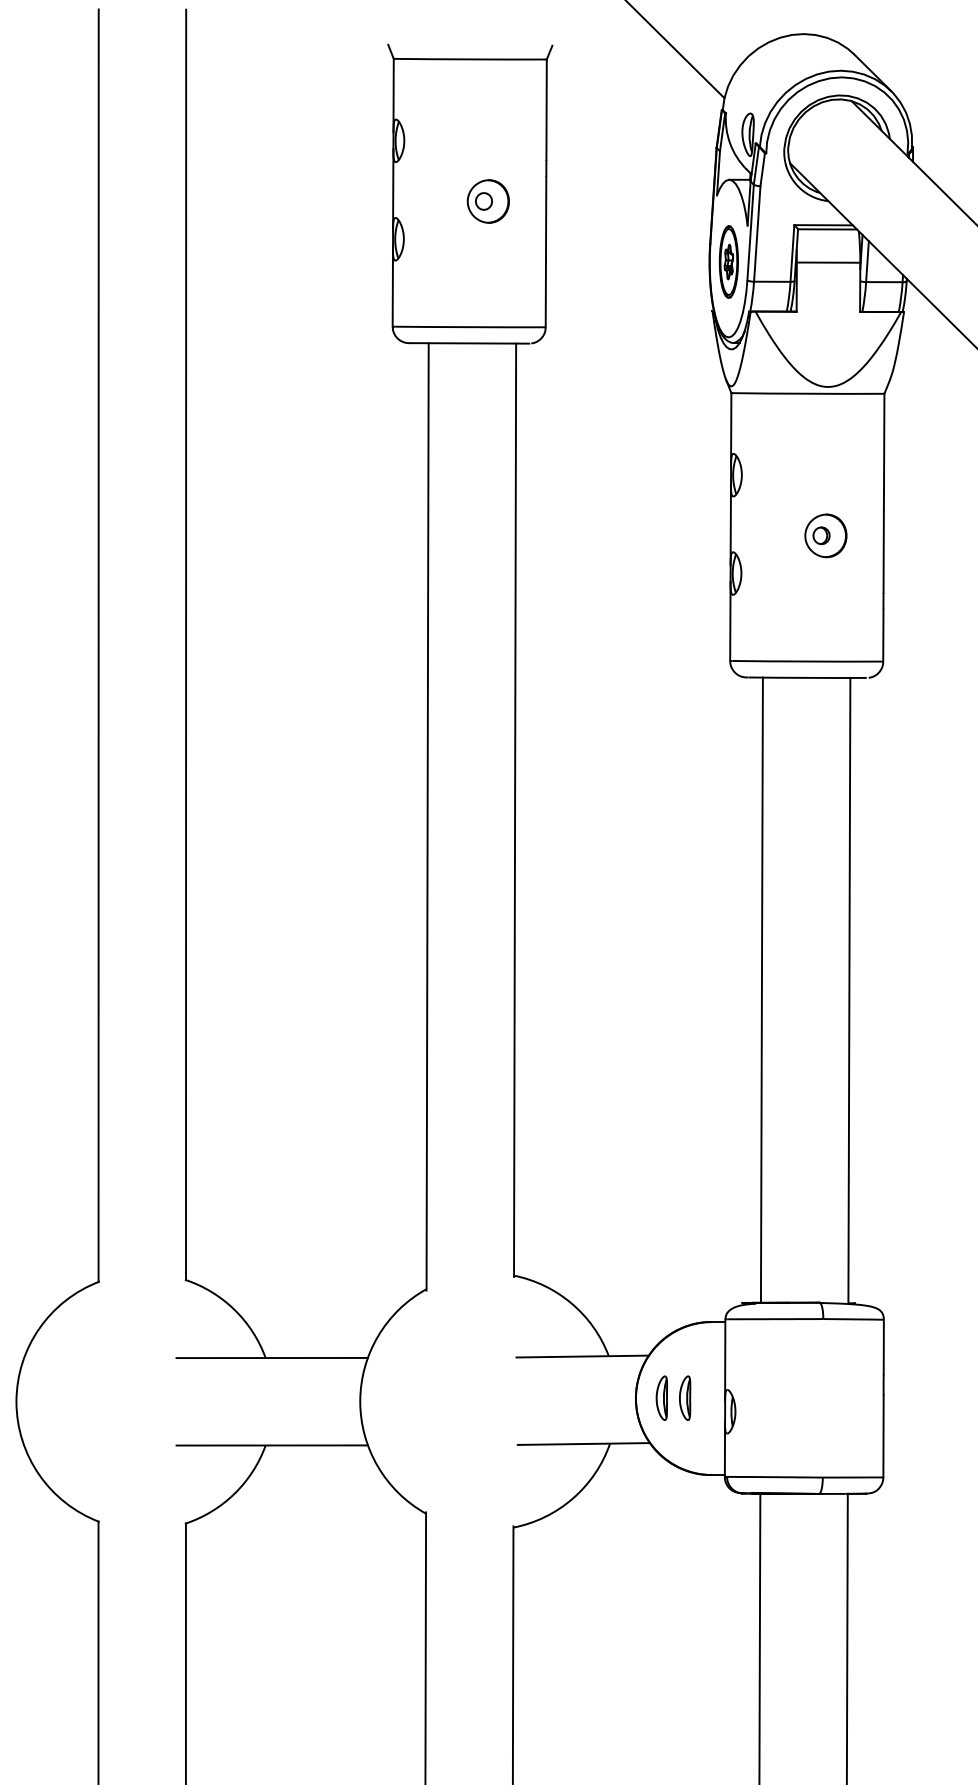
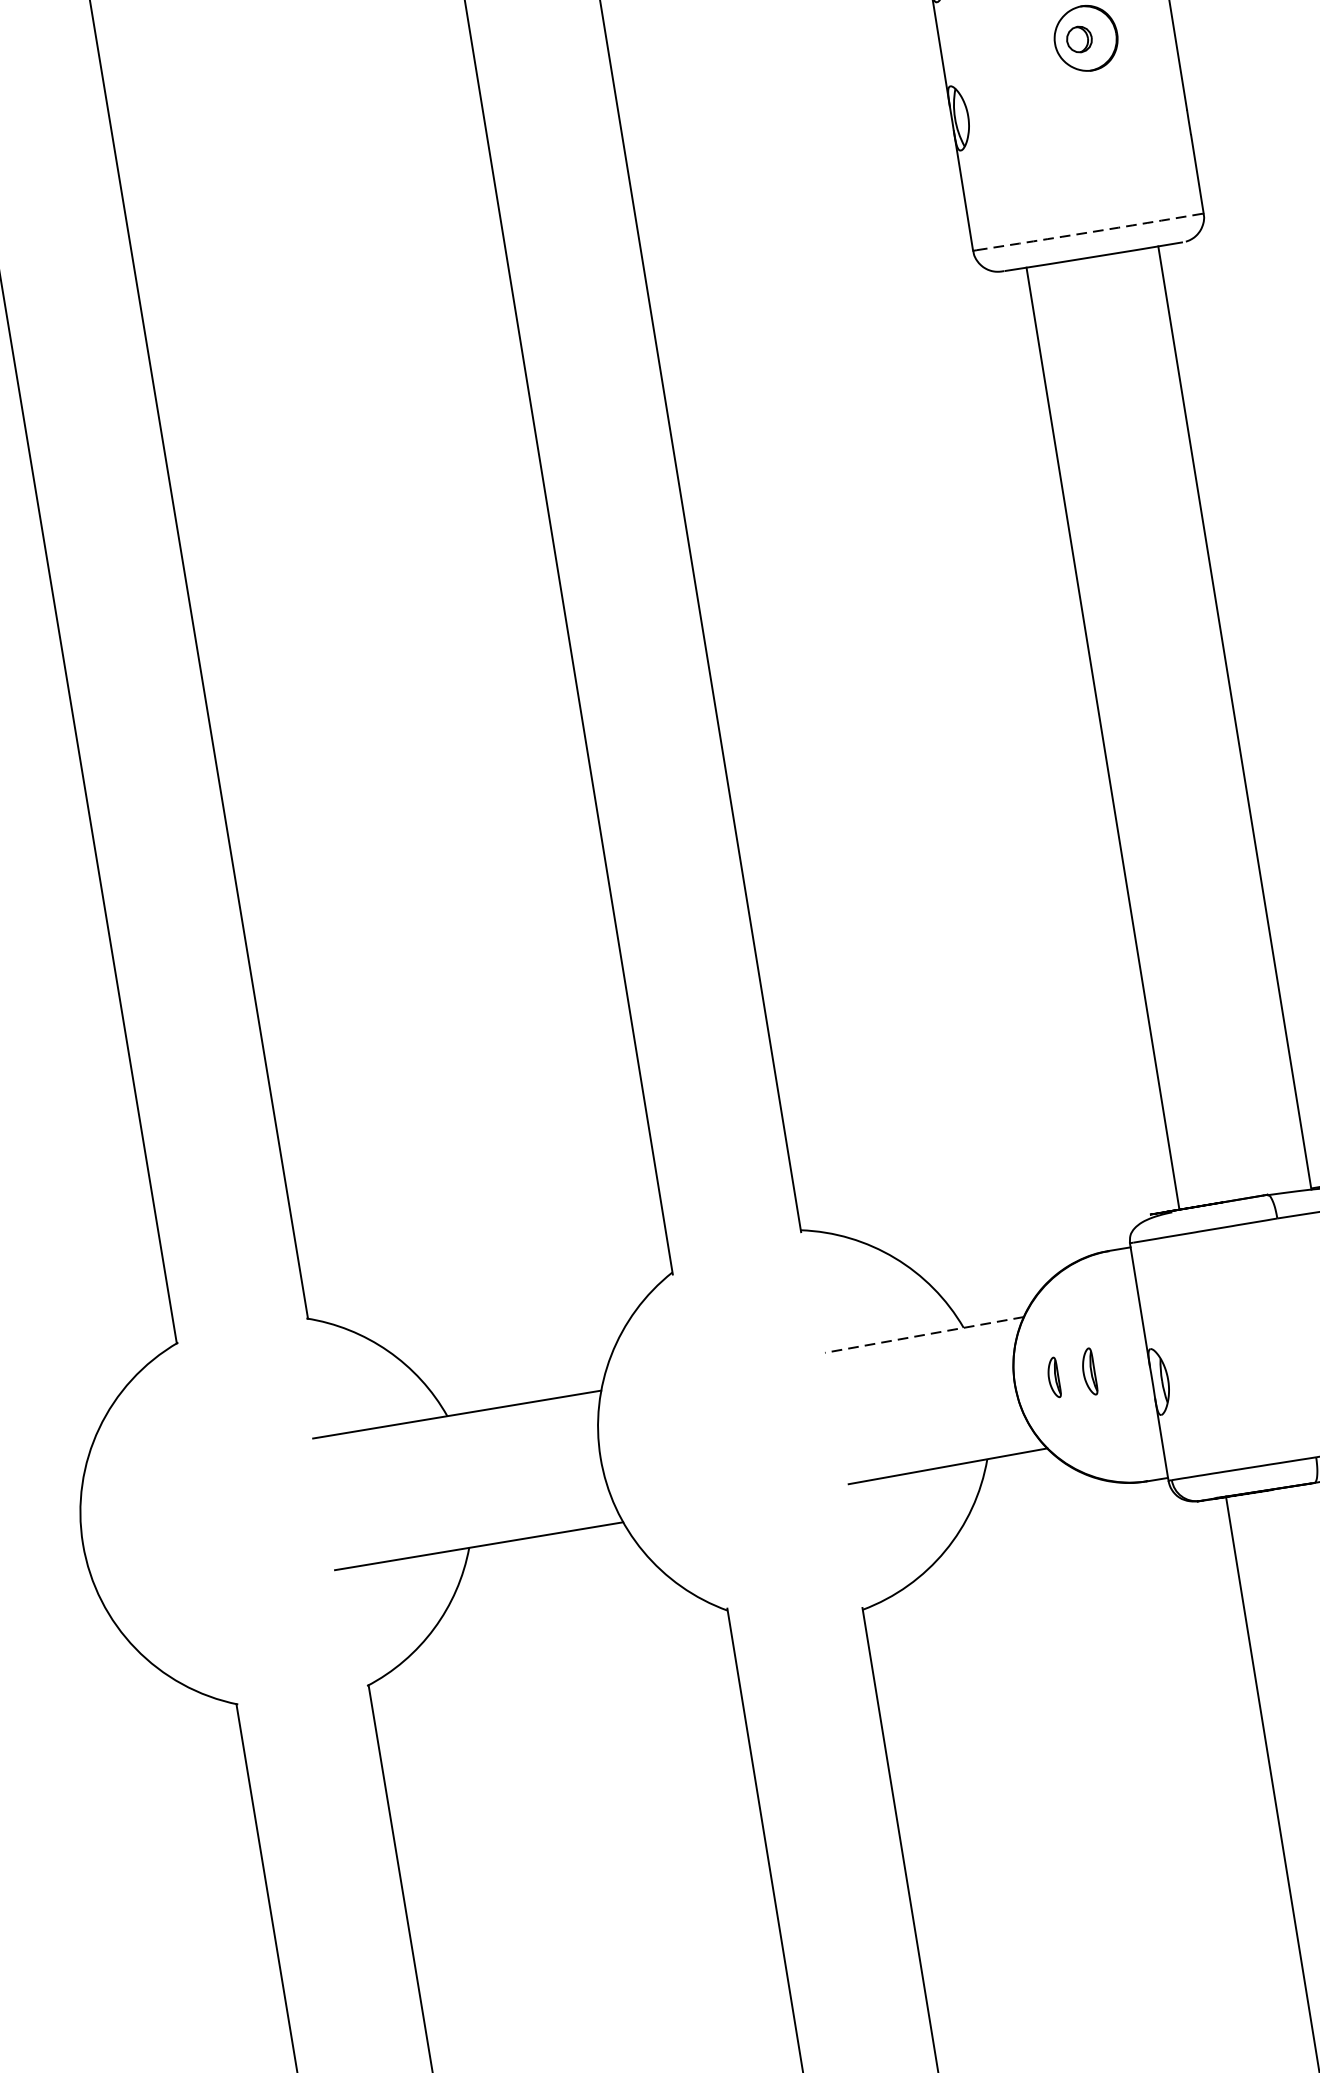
arc: (807, 661) -> (1089, 232), solid -> dashed
line: (582, 1356) -> (924, 1334), solid -> dashed
part: (661, 1397) -> (1053, 1376), size x0.6
part: (685, 1397) -> (1089, 1370), size x0.7

